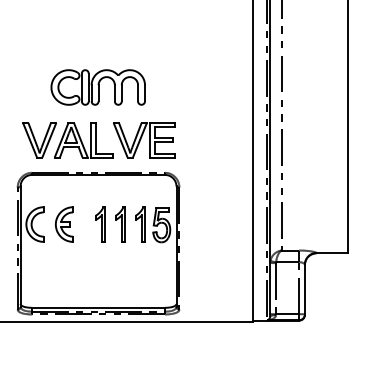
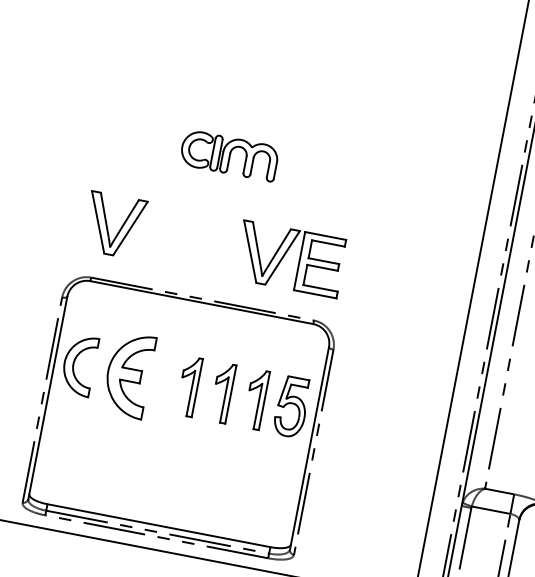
part: (97, 87) -> (228, 155), size x0.6
part: (83, 140) -> (187, 239), removed
part: (64, 224) -> (128, 374), size x1.4

